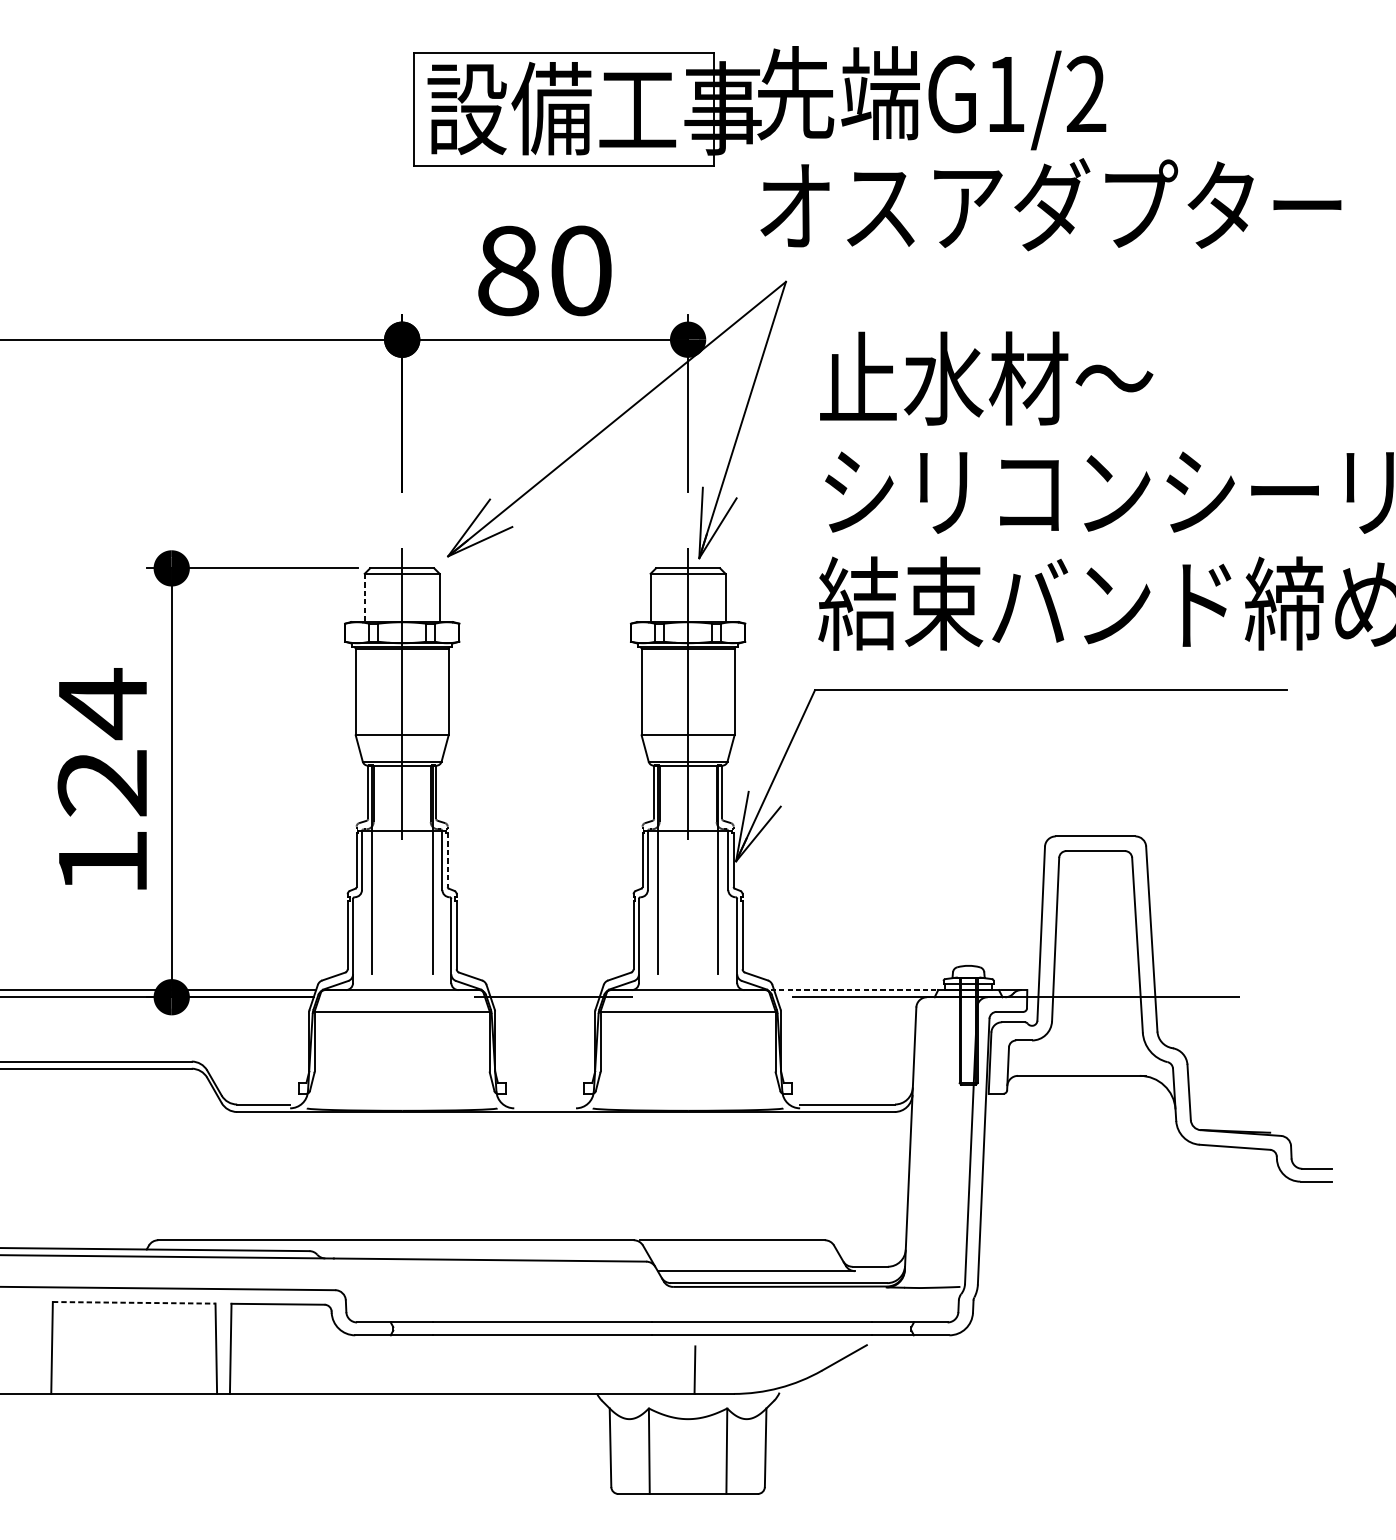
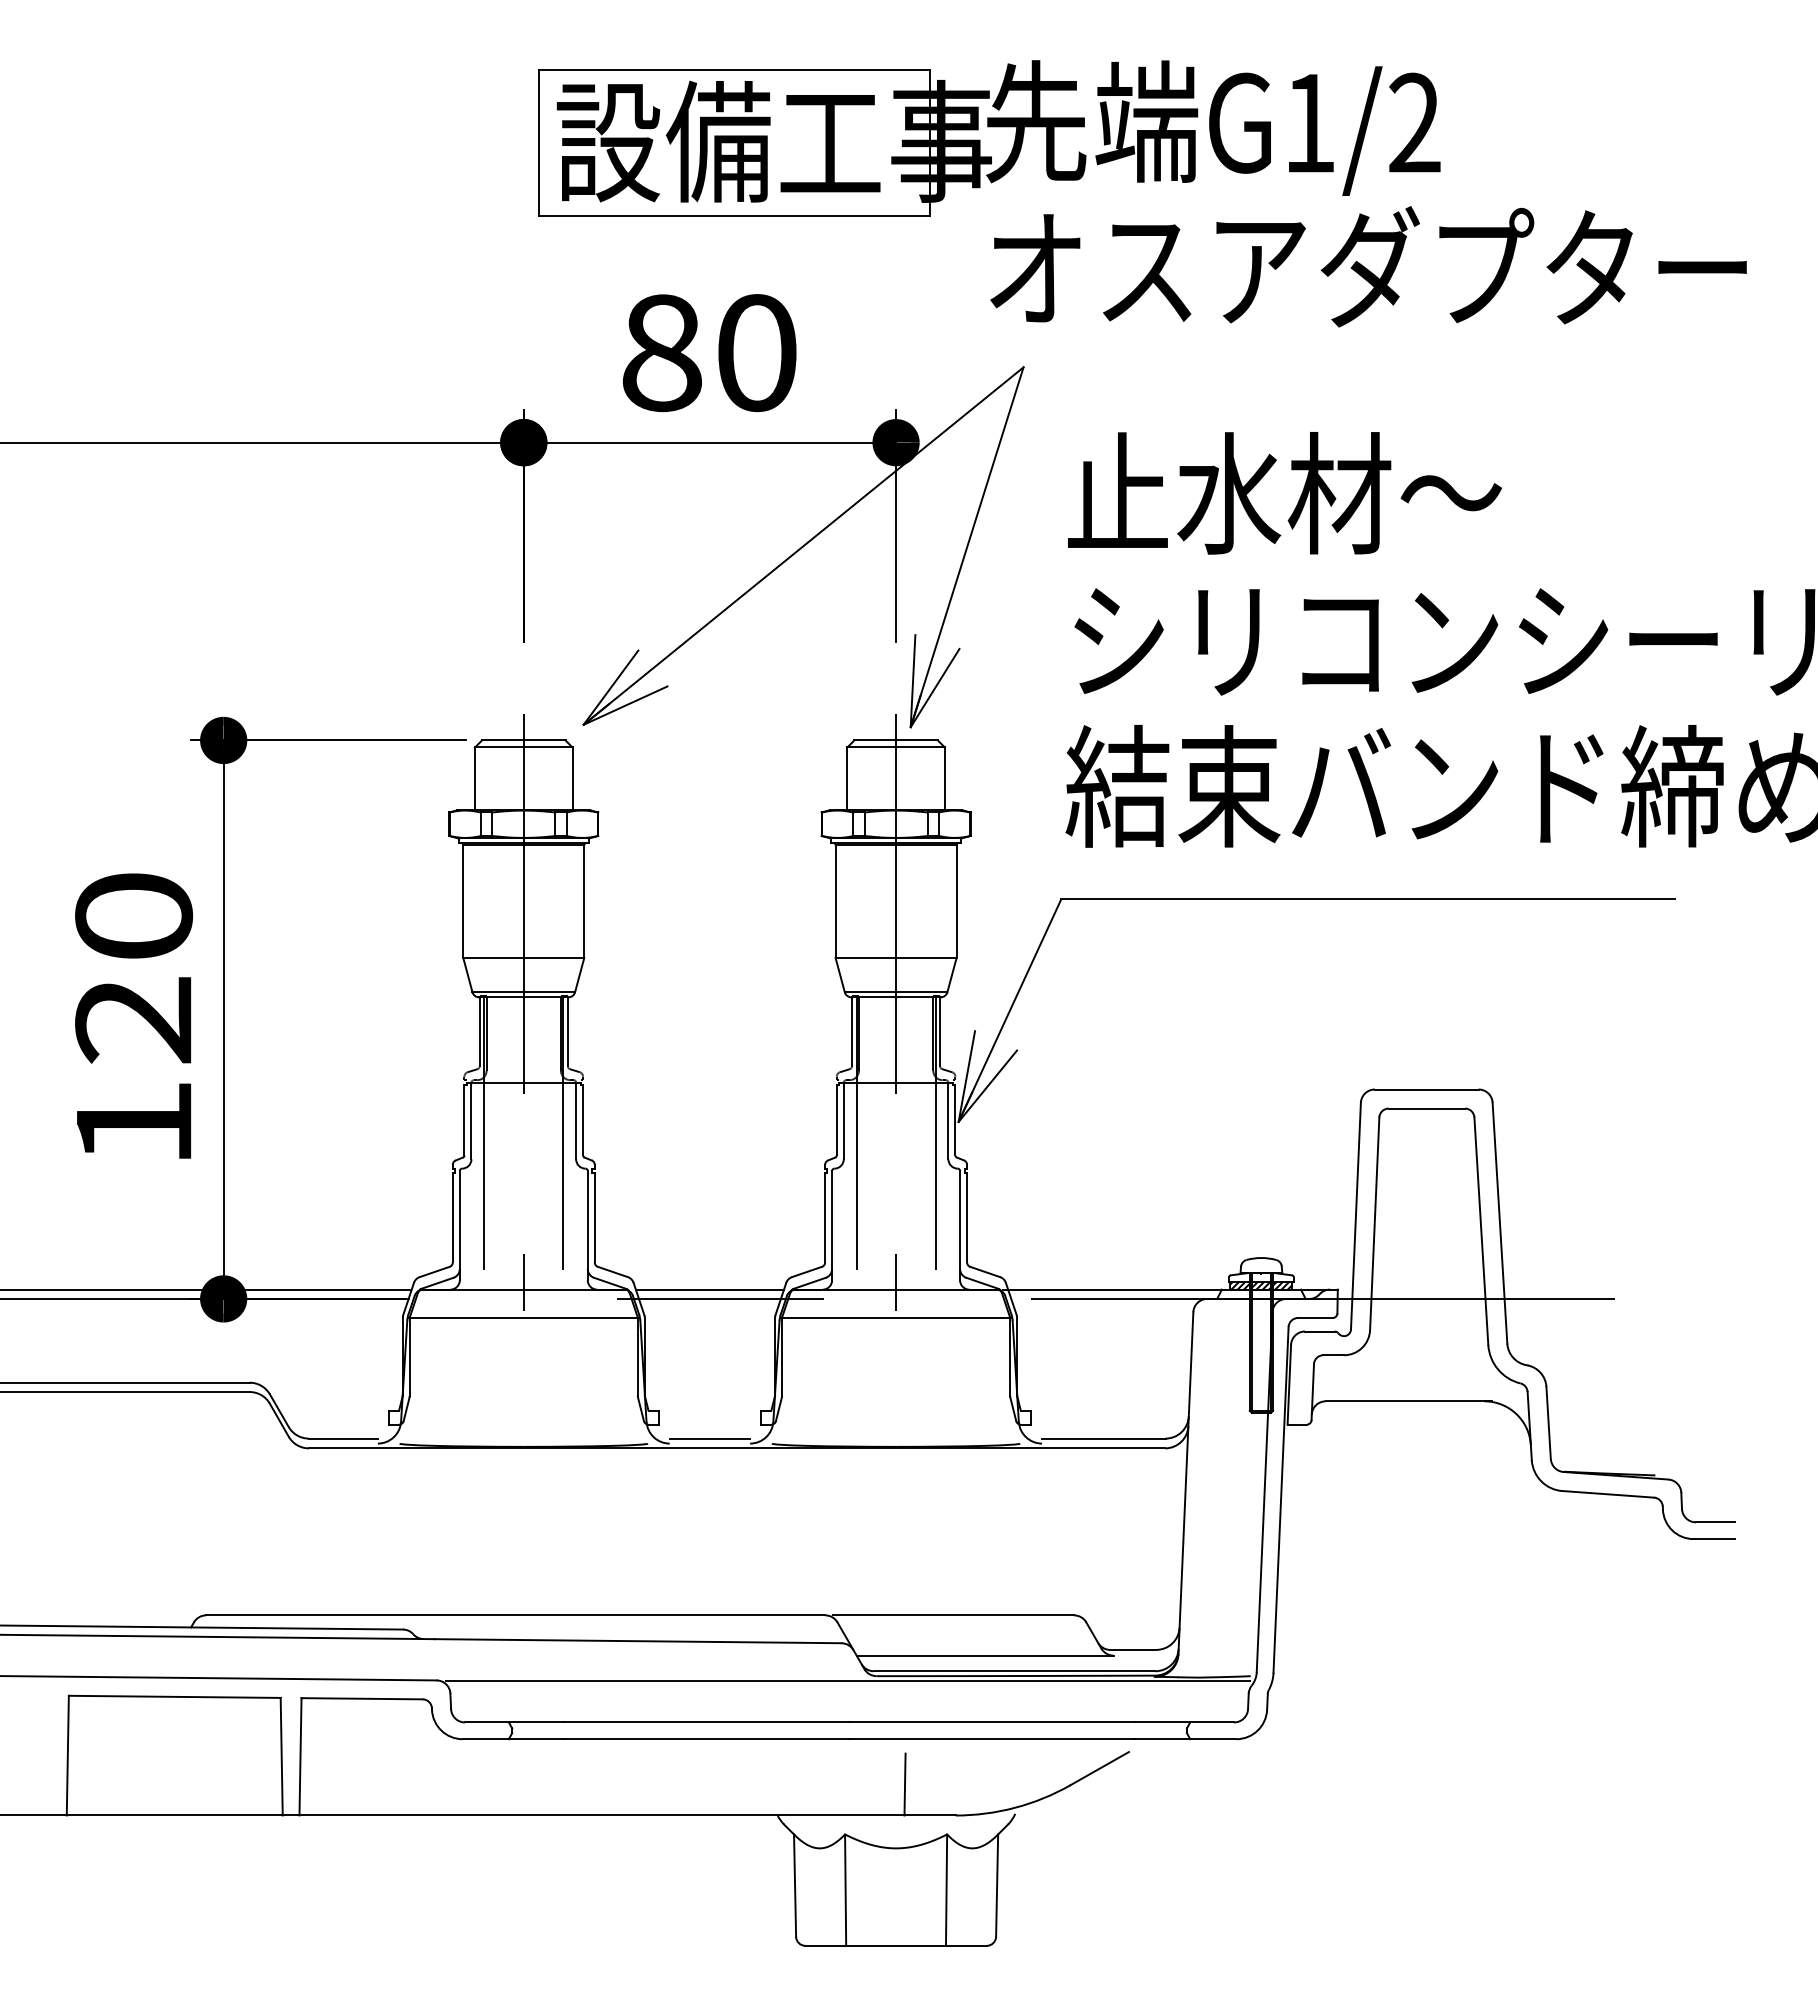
line: (365, 598) -> (475, 779), dashed -> solid
text: (103, 704) -> (134, 917), 124 -> 120
line: (448, 860) -> (583, 1120), dashed -> solid
line: (401, 983) -> (523, 1281), added
line: (688, 983) -> (896, 1281), added
hatch: (968, 986) -> (1261, 1285), added
line: (544, 990) -> (709, 1289), added
line: (852, 990) -> (1110, 1289), dashed -> solid
line: (544, 1104) -> (709, 1438), added
line: (651, 1290) -> (848, 1680), added
line: (133, 1302) -> (174, 1696), dashed -> solid

